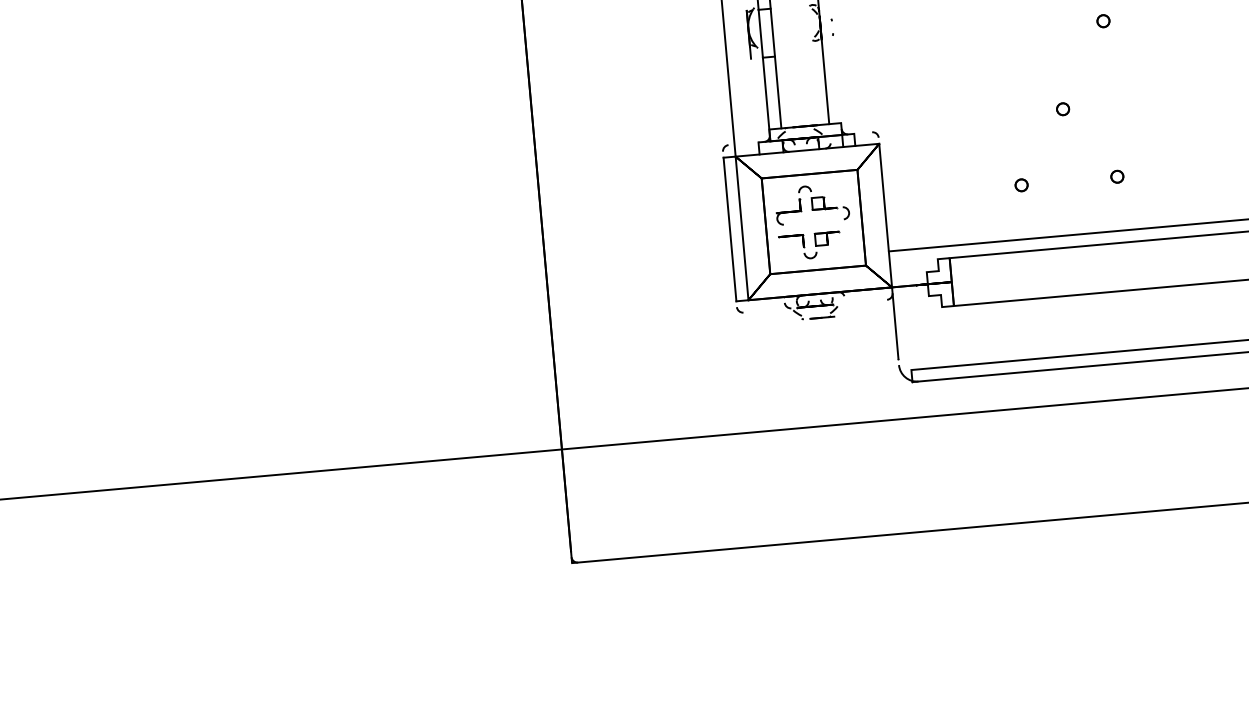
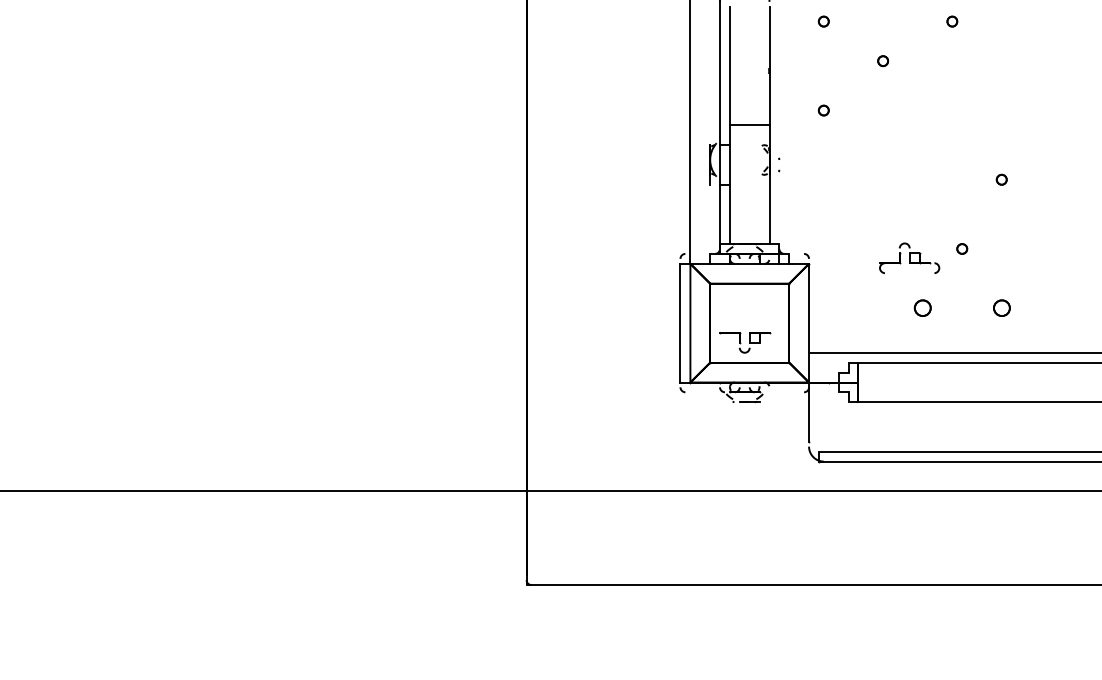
part: (1117, 177) -> (1001, 308), size x1.6
part: (1021, 185) -> (922, 308), size x1.6
part: (811, 203) -> (909, 257), moved

